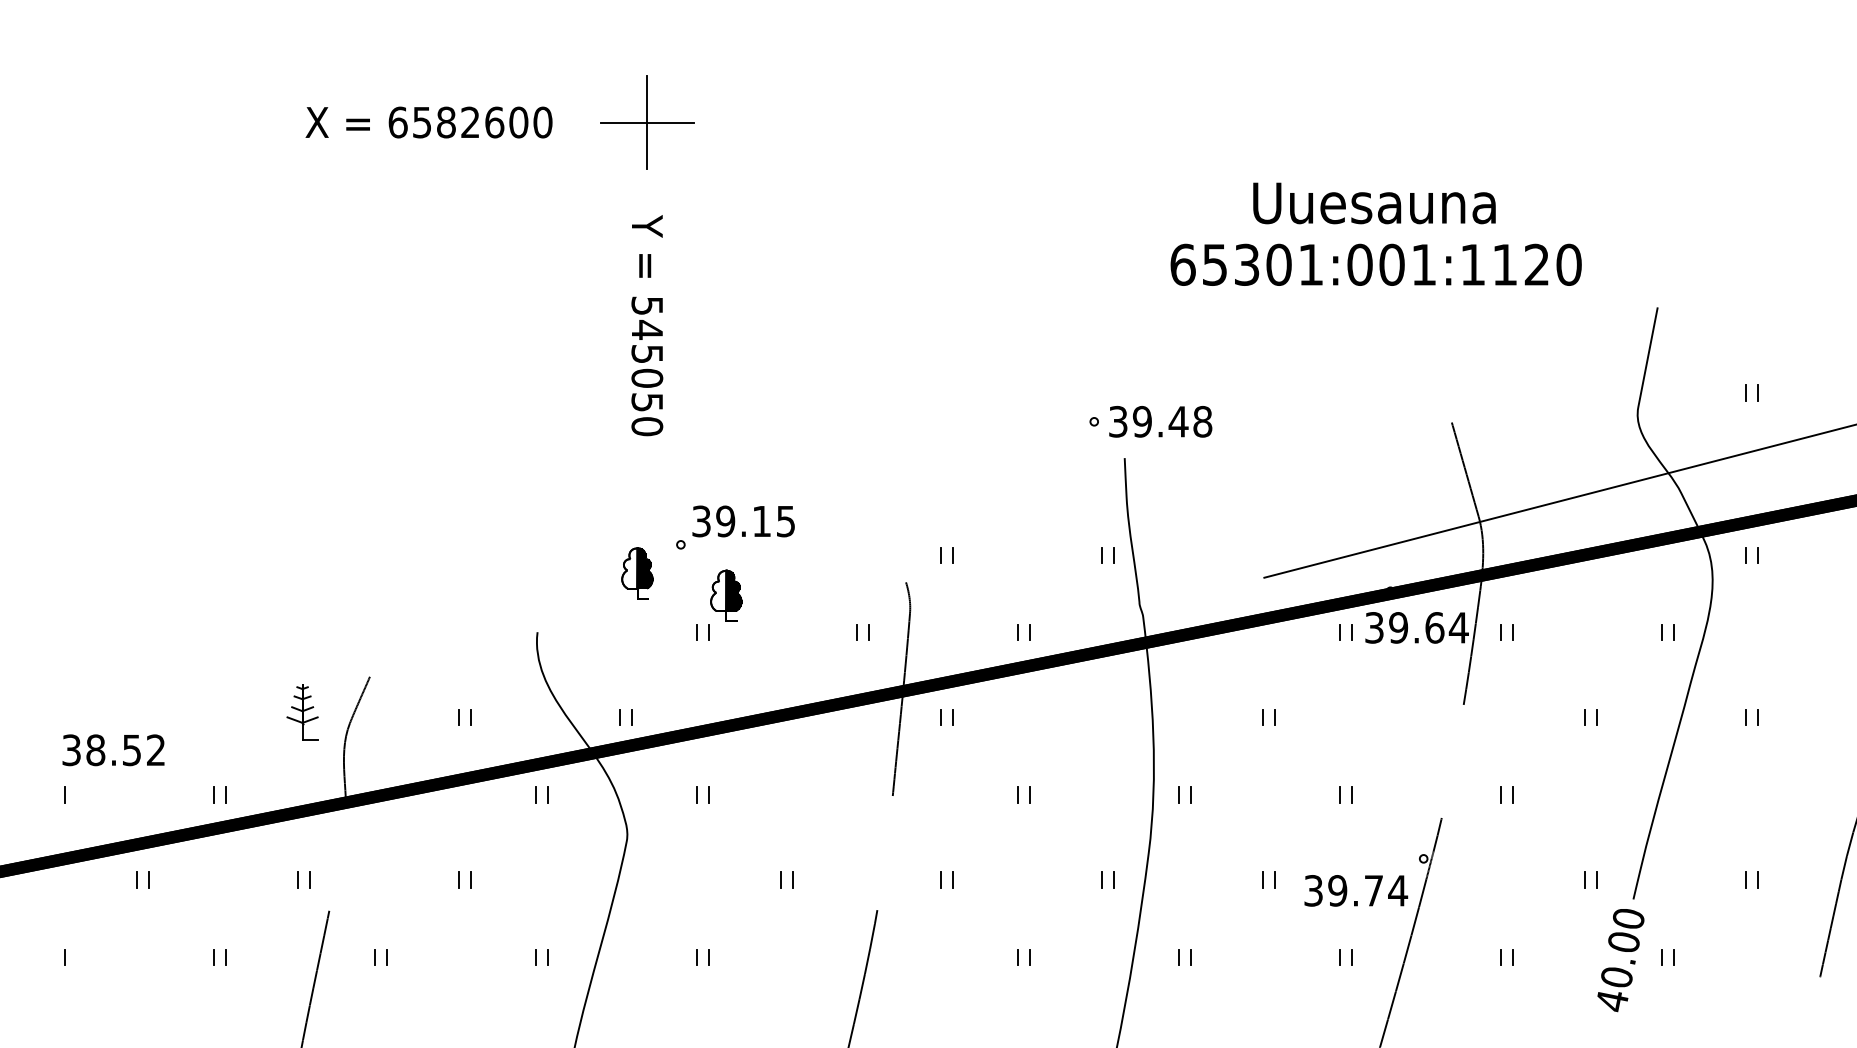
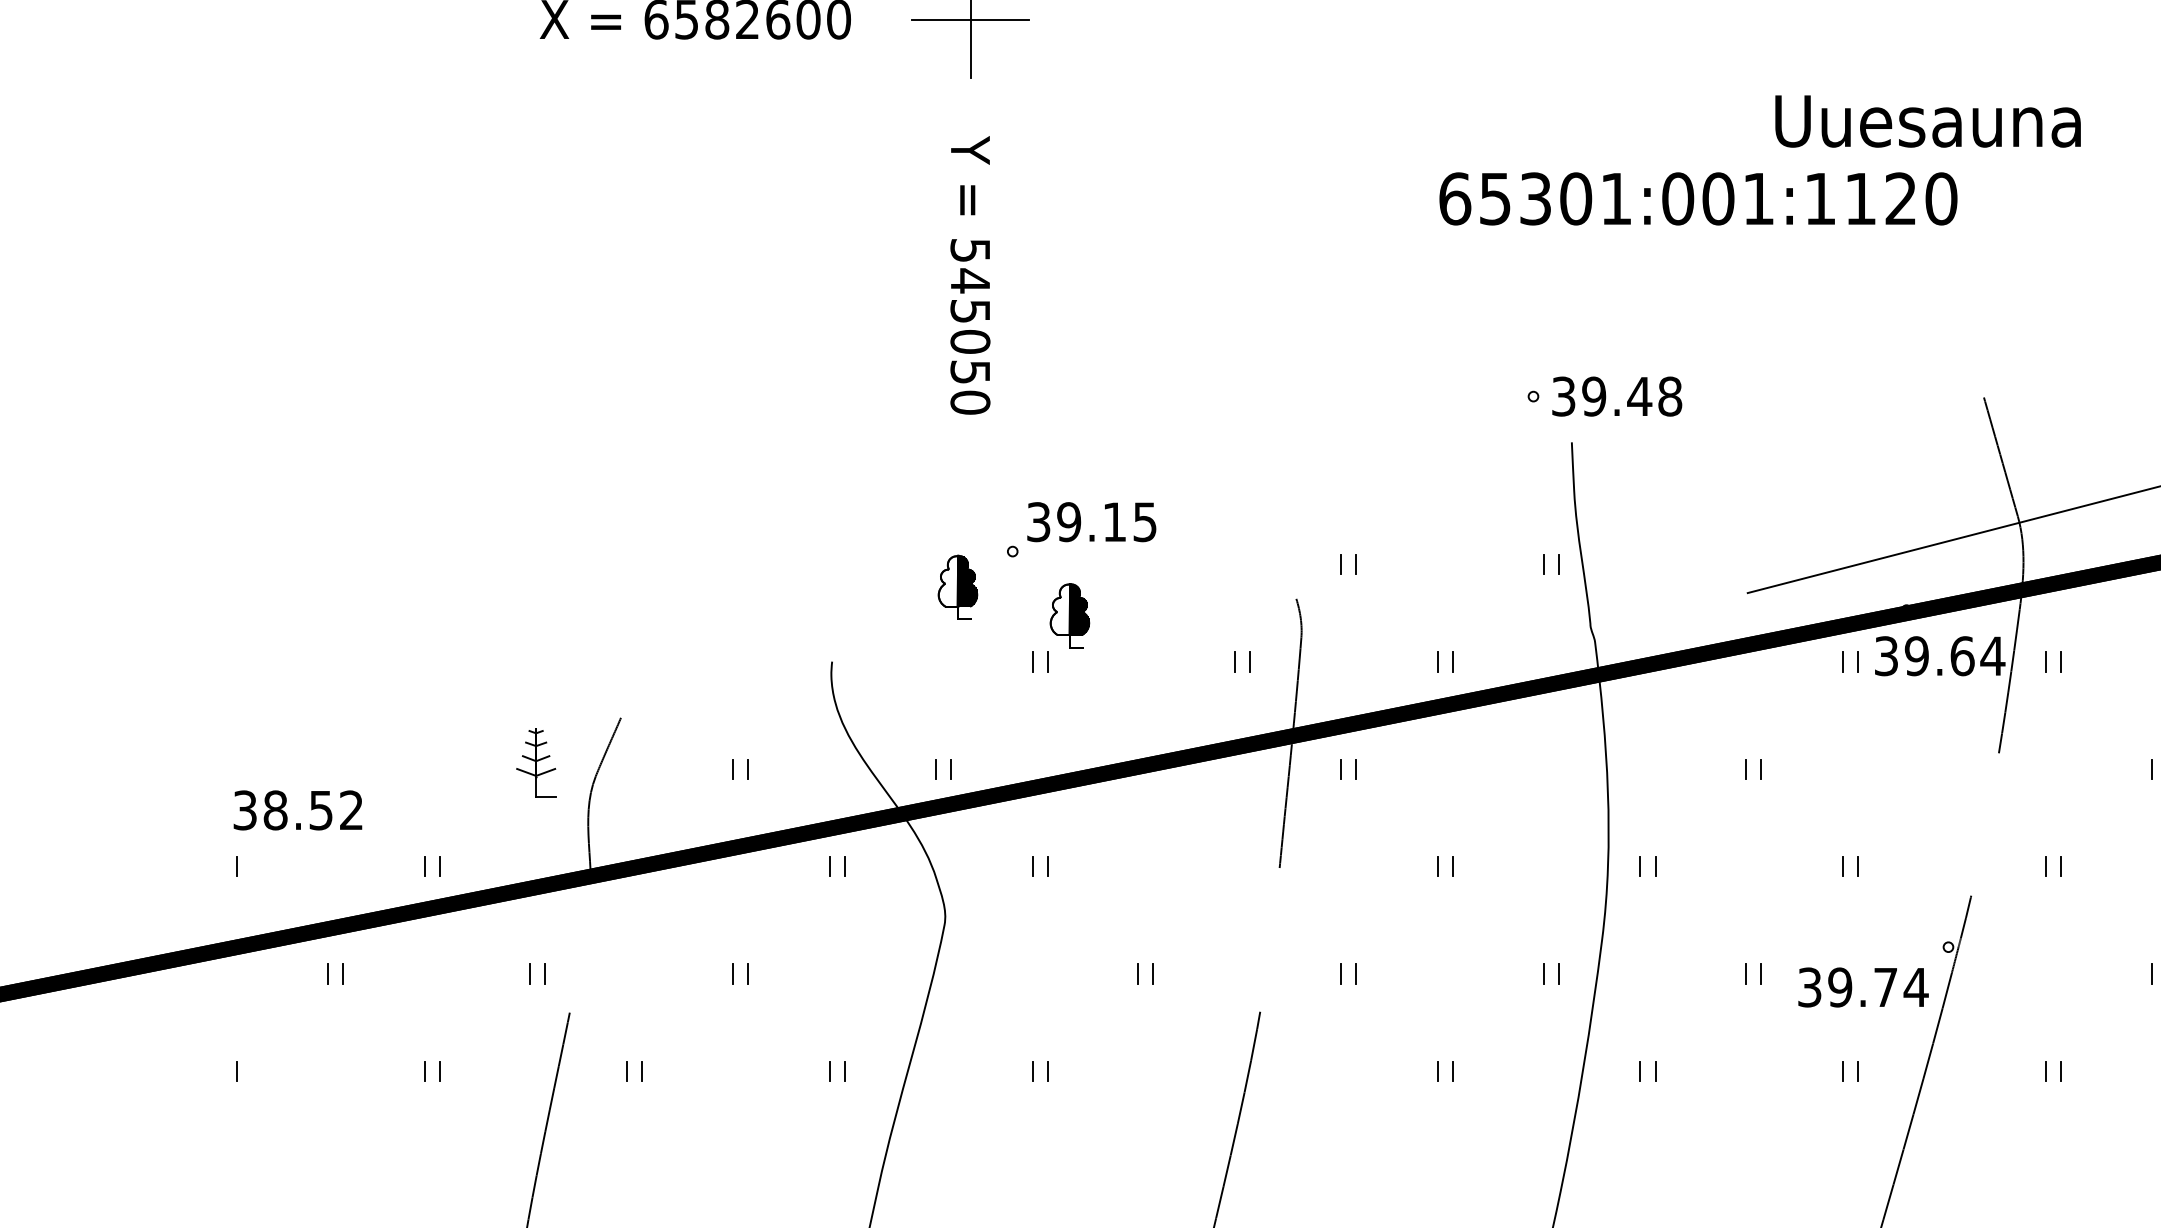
text: (1374, 203) -> (1928, 121), moved
text: (1375, 264) -> (1697, 198), moved

